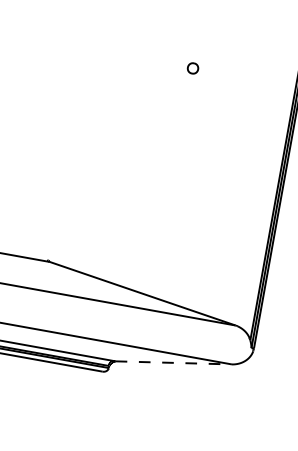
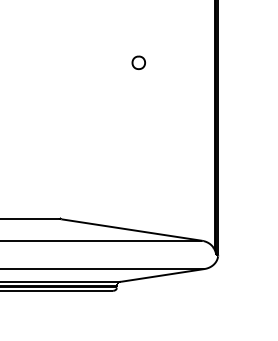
part: (192, 68) -> (138, 62), size x1.67
line: (174, 363) -> (163, 275), dashed -> solid

